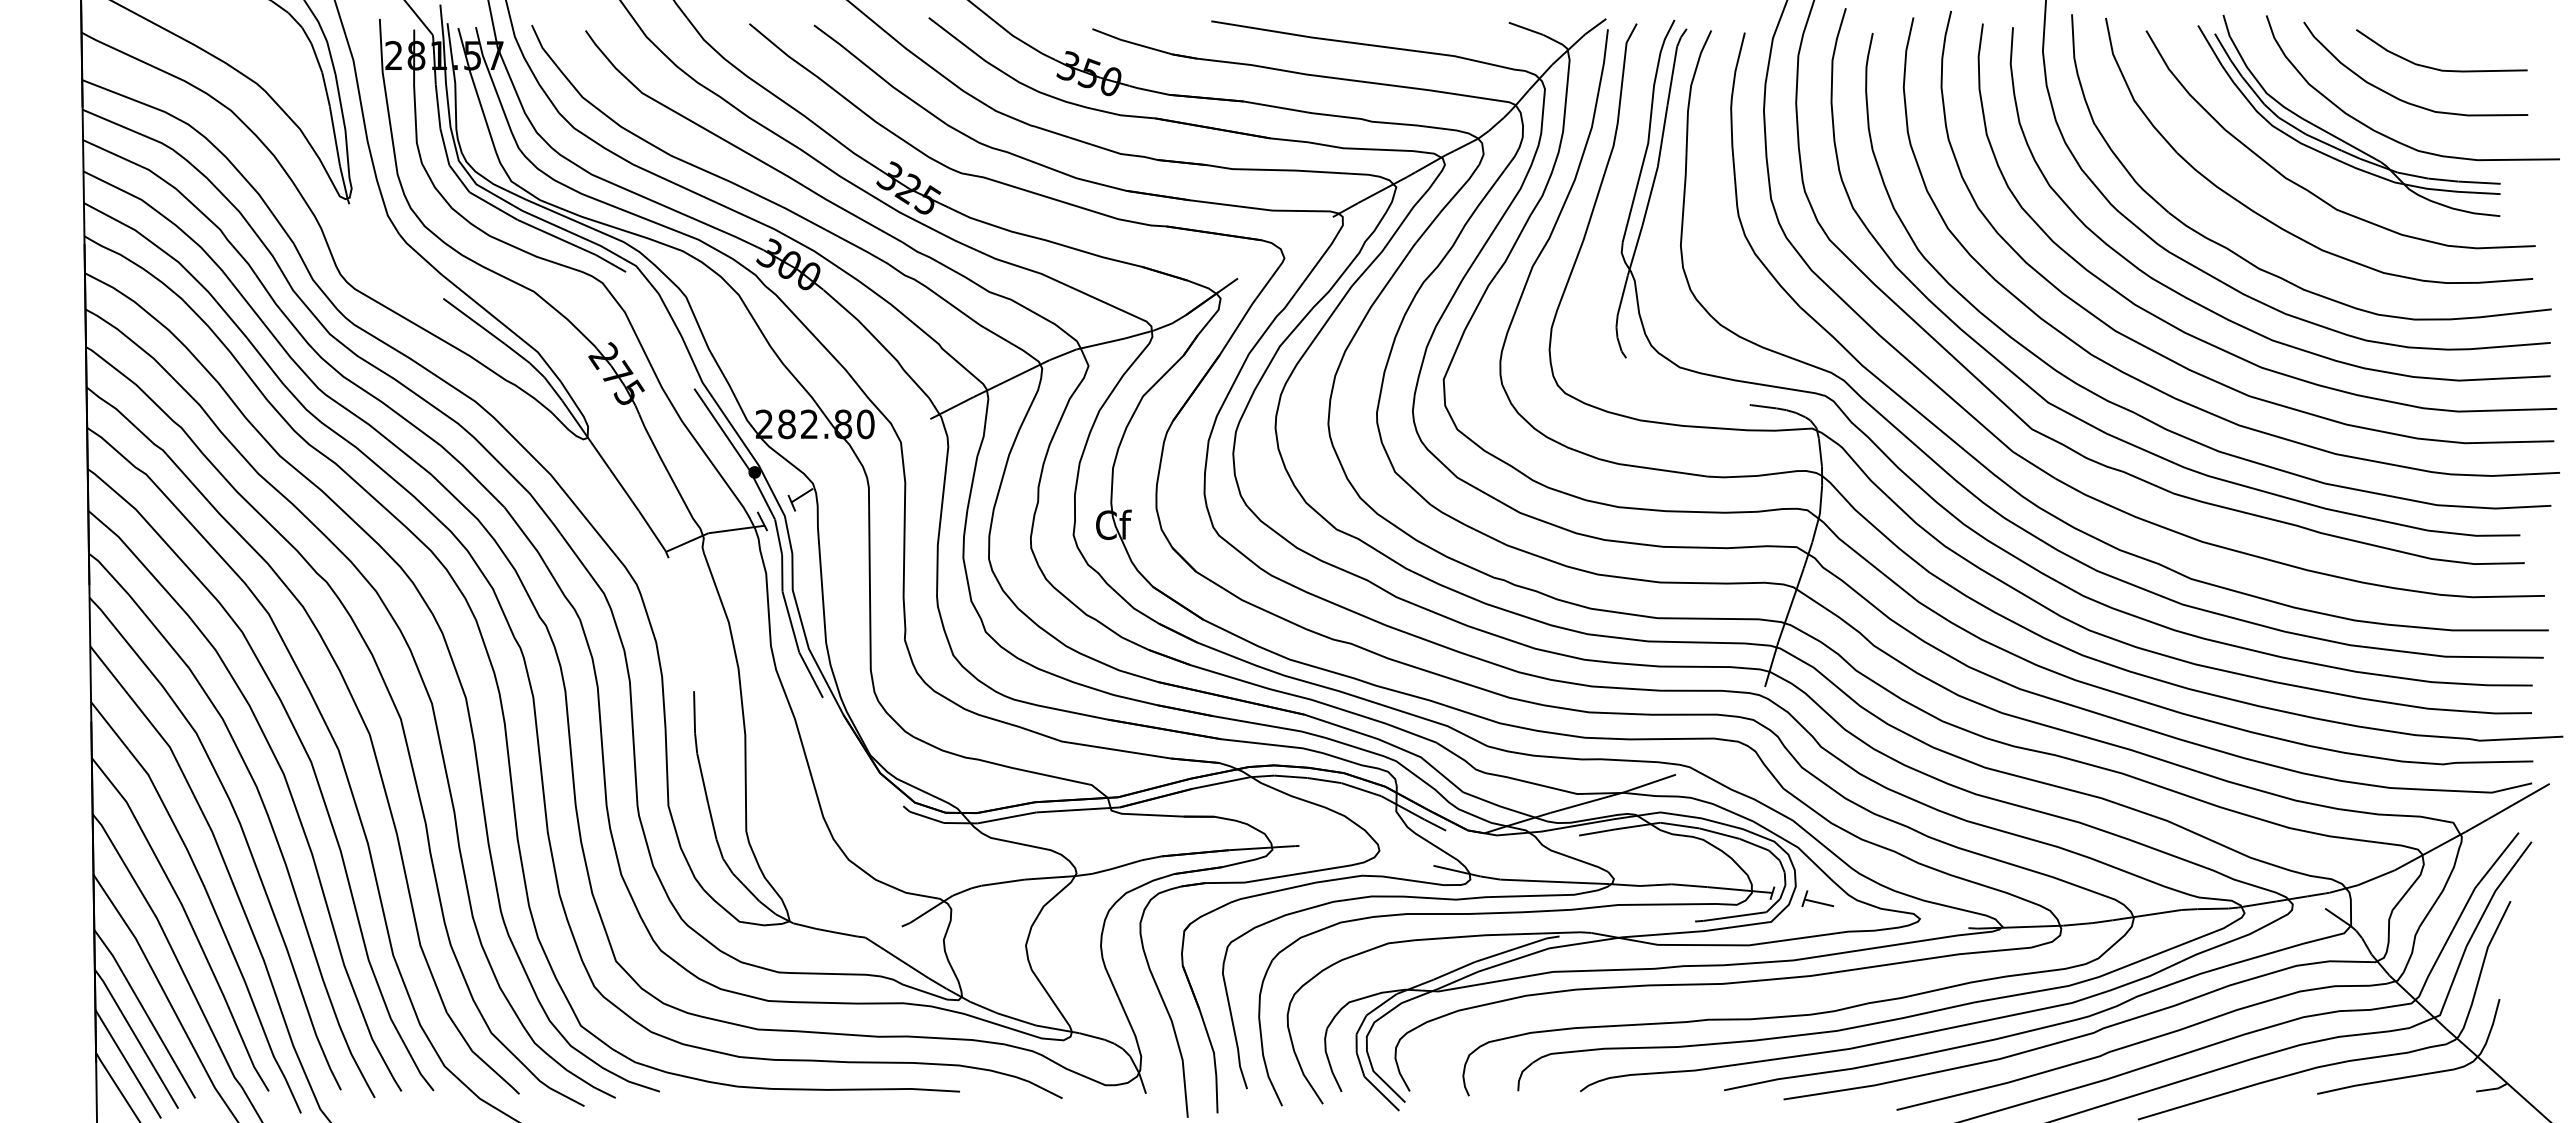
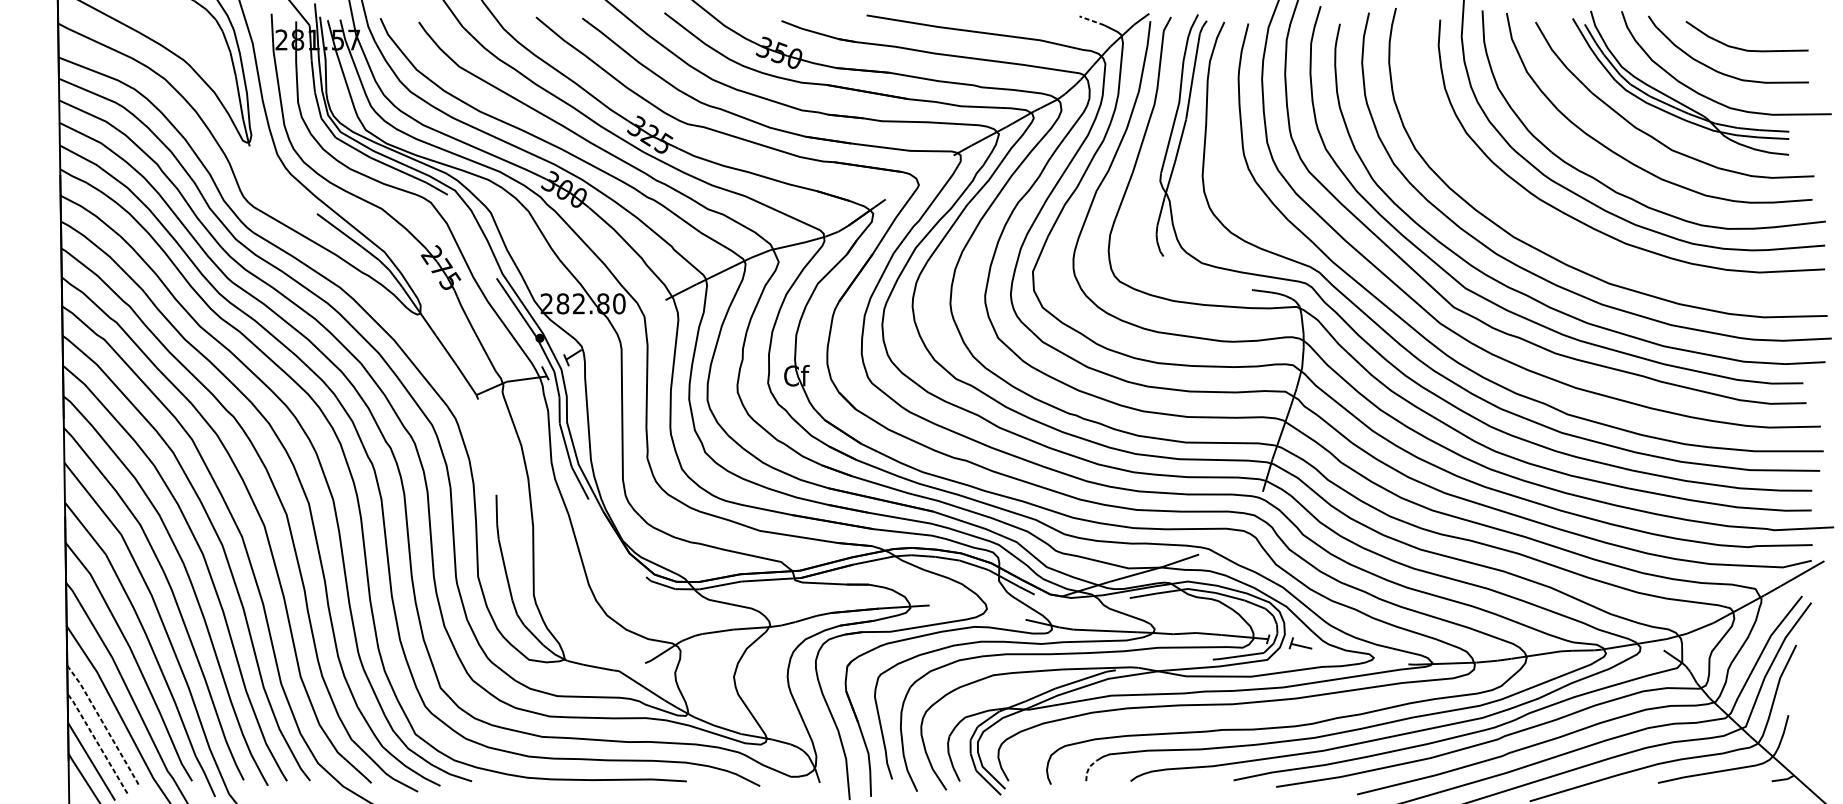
line: (1525, 28) -> (1091, 20), solid -> dashed
curve: (2209, 342) -> (1580, 245), removed
line: (145, 1012) -> (103, 724), solid -> dashed
line: (136, 1037) -> (97, 742), solid -> dashed
line: (1521, 1075) -> (1088, 769), solid -> dashed

